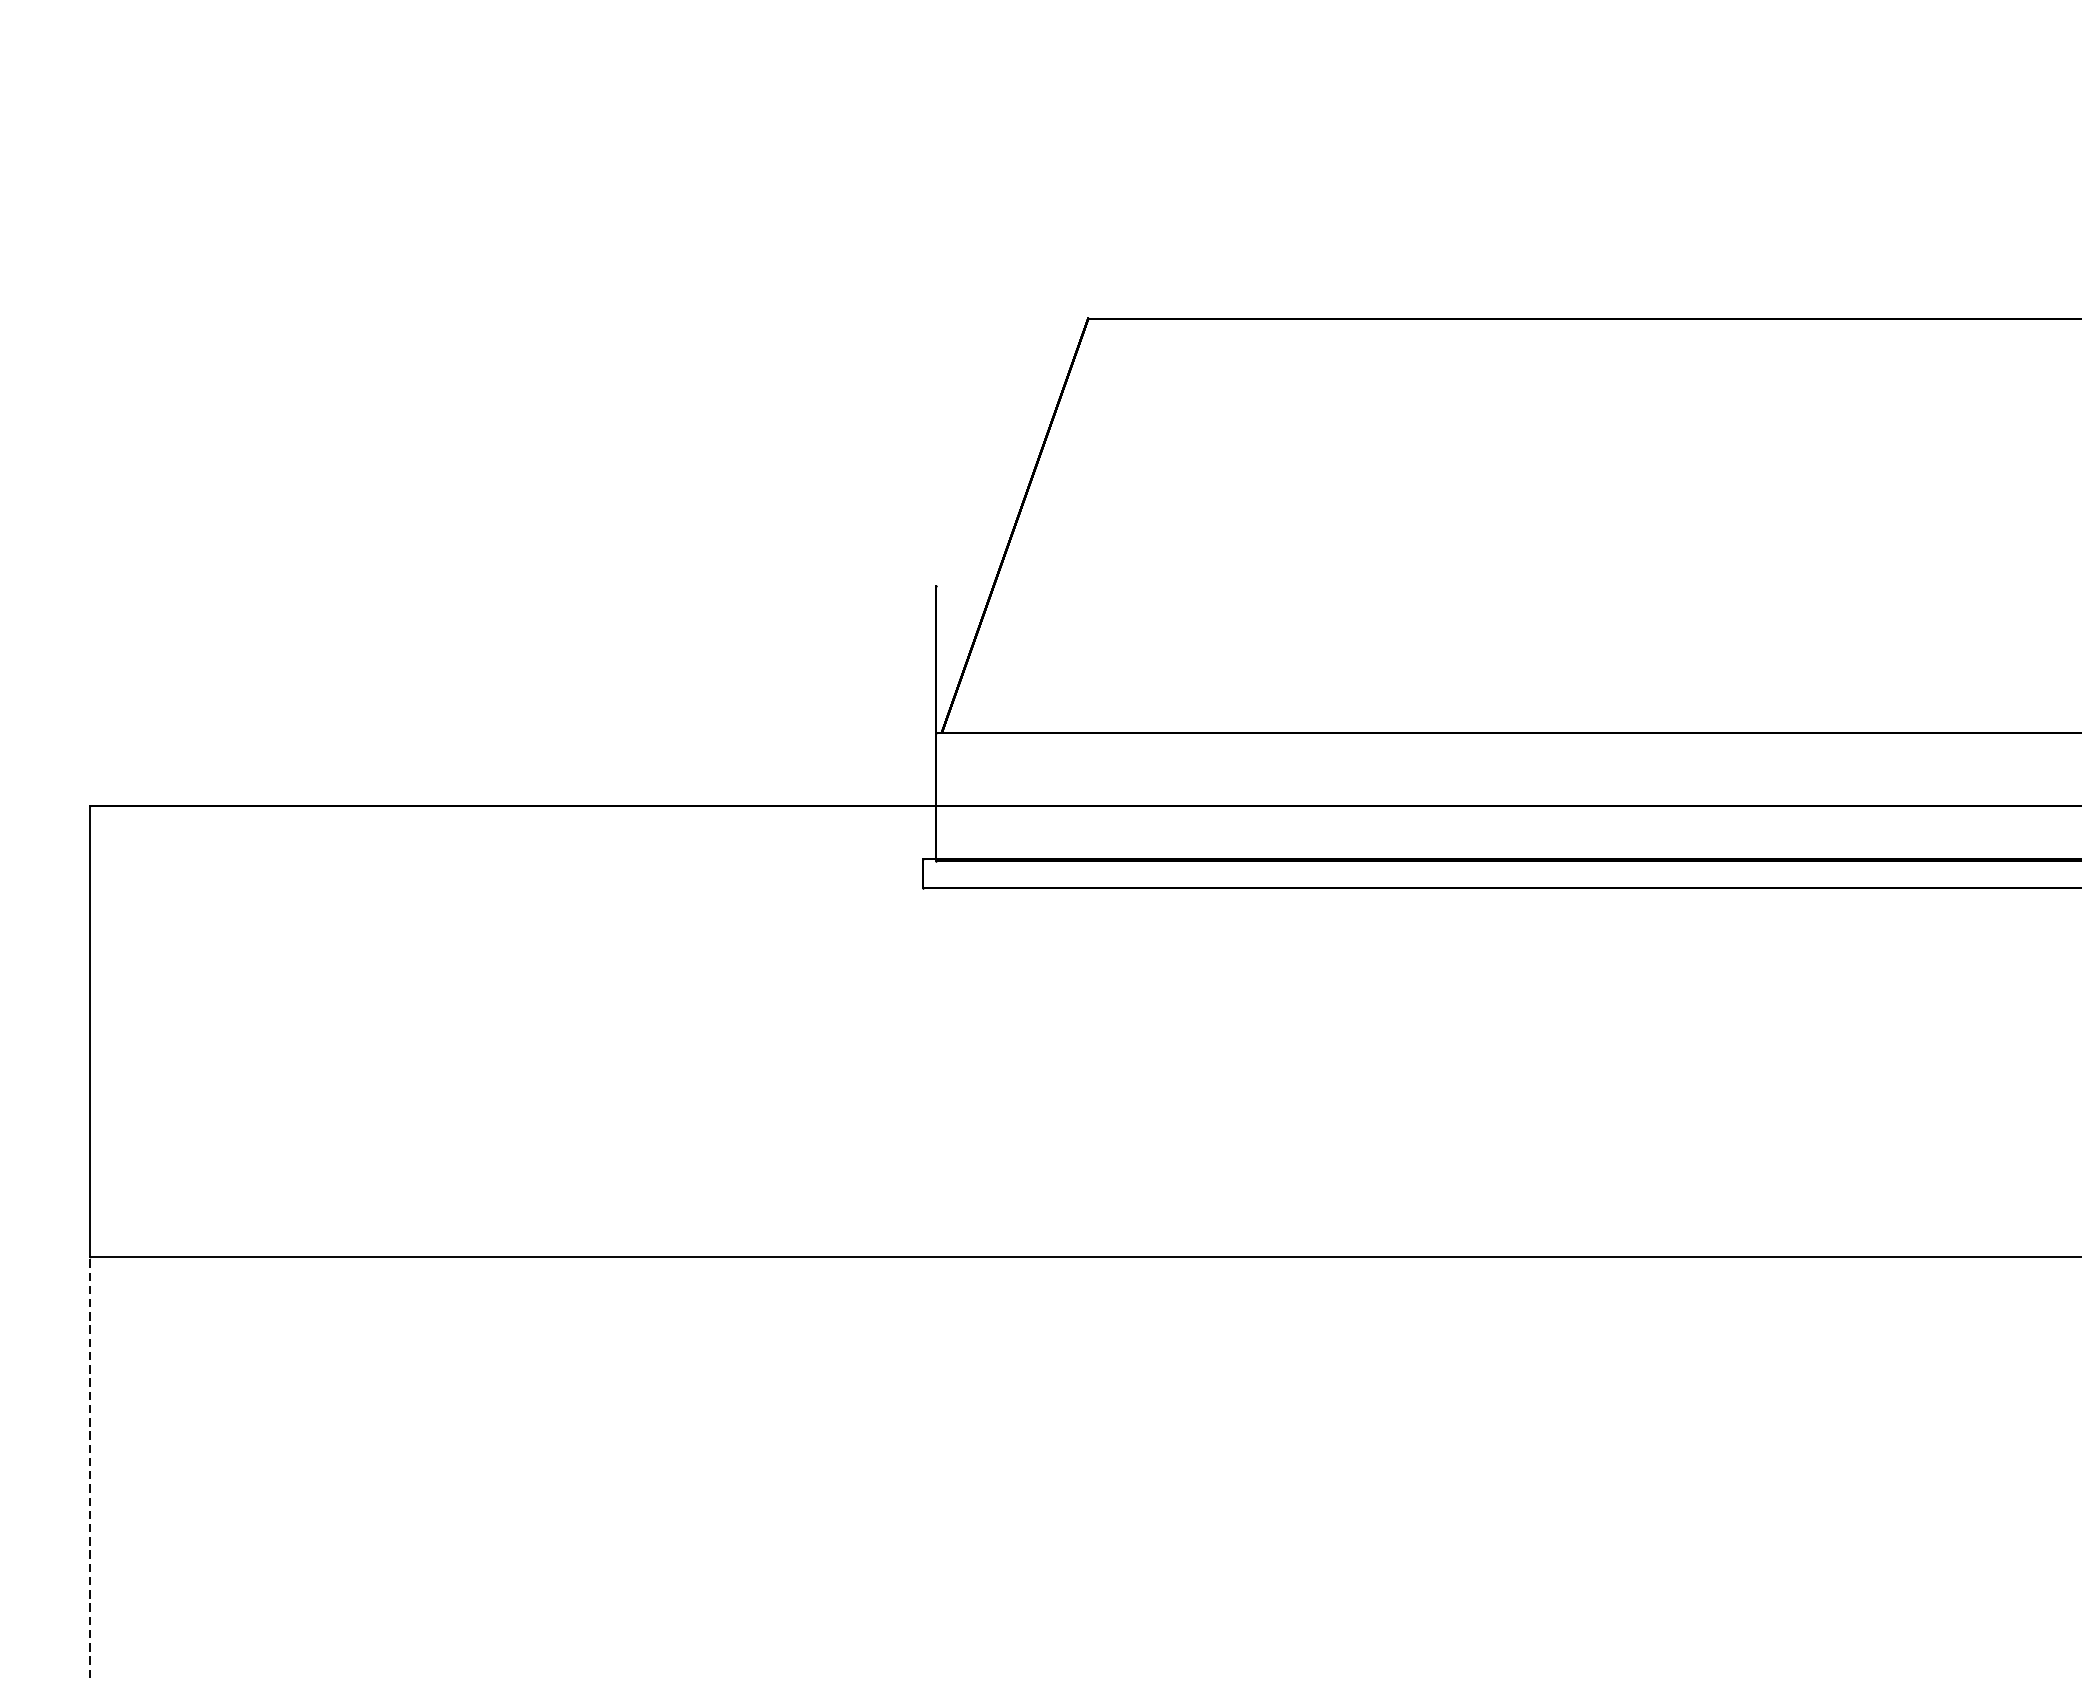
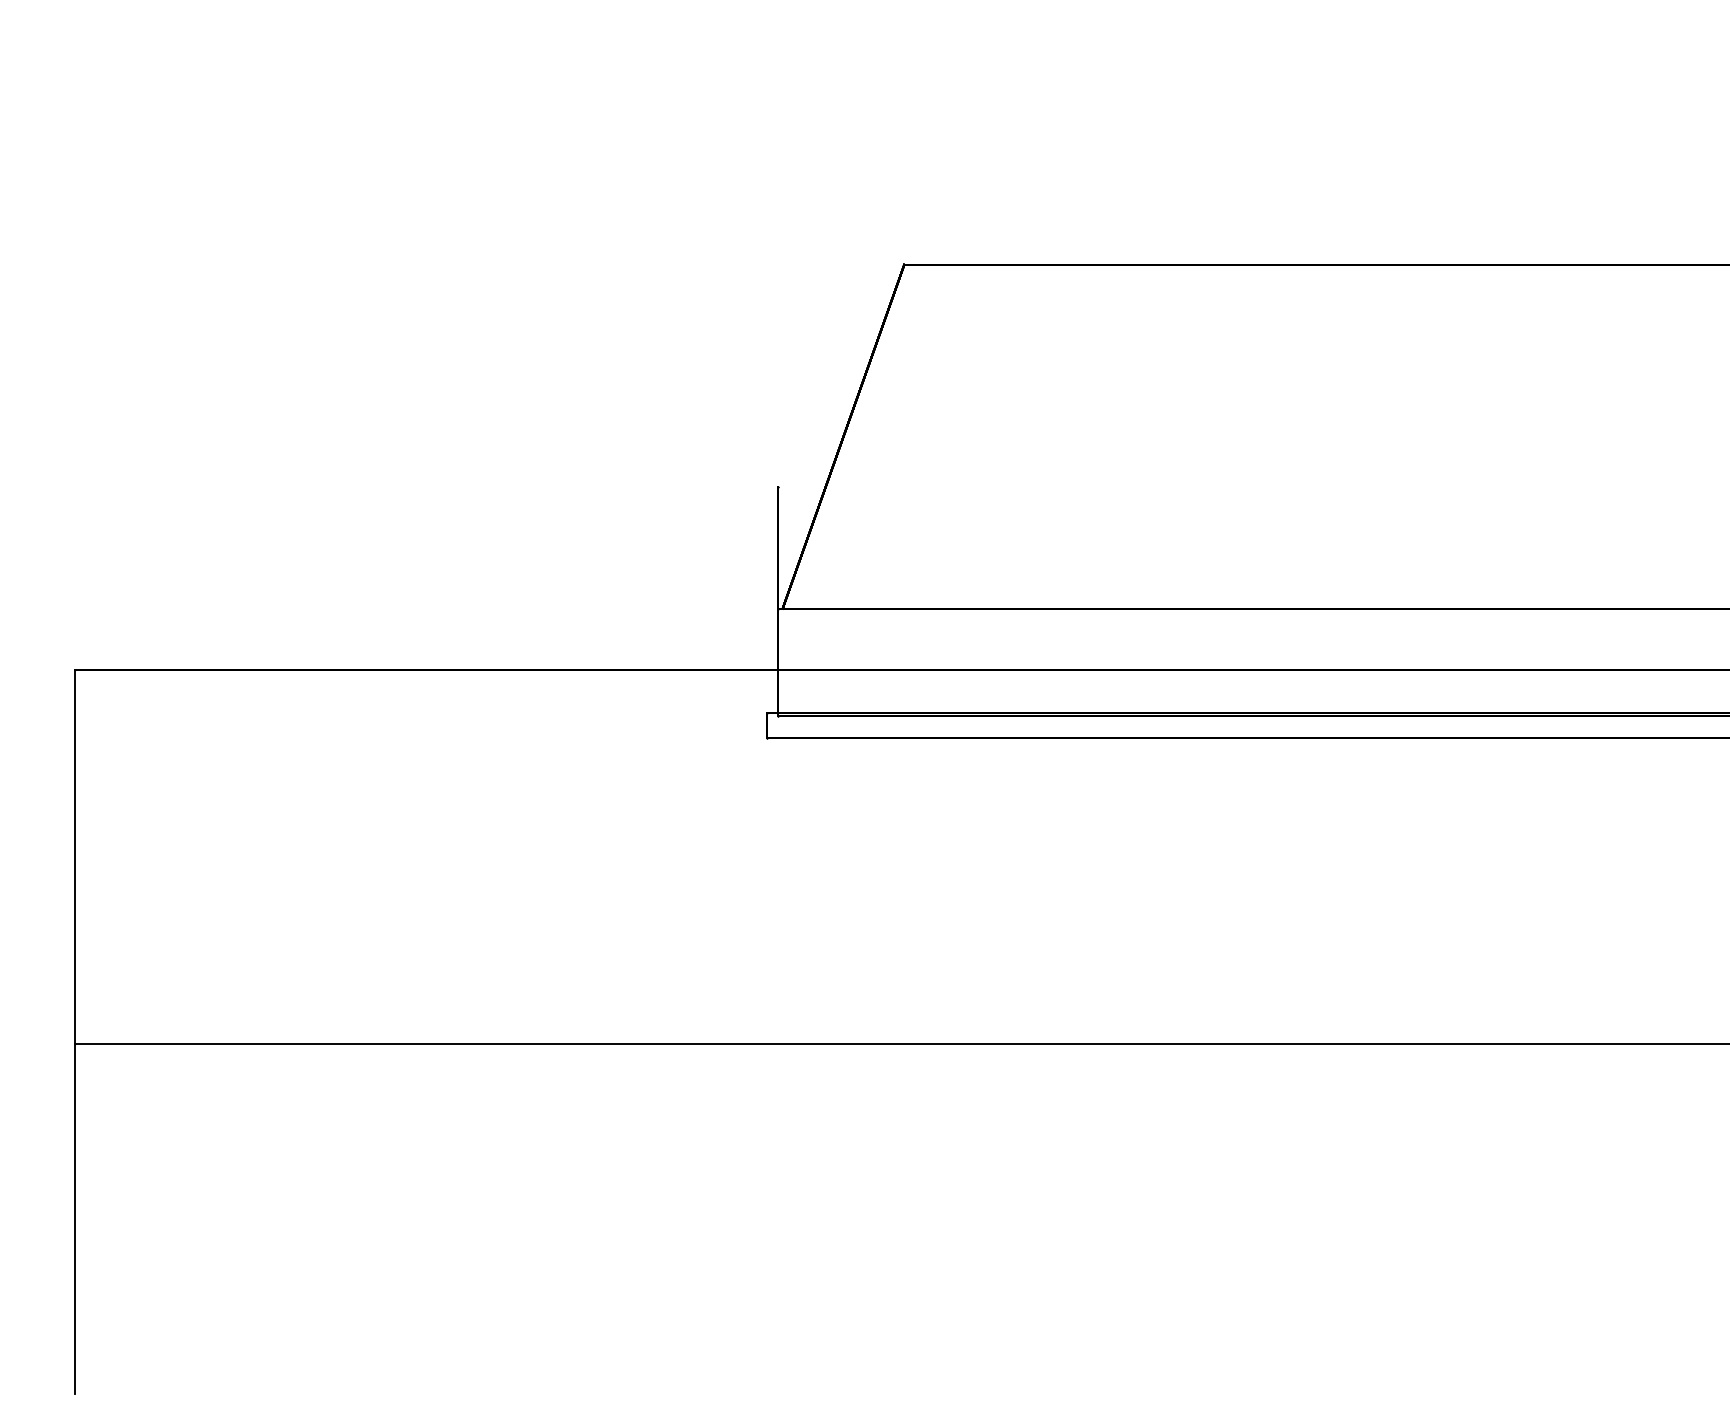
line: (89, 1466) -> (74, 1218), dashed -> solid

